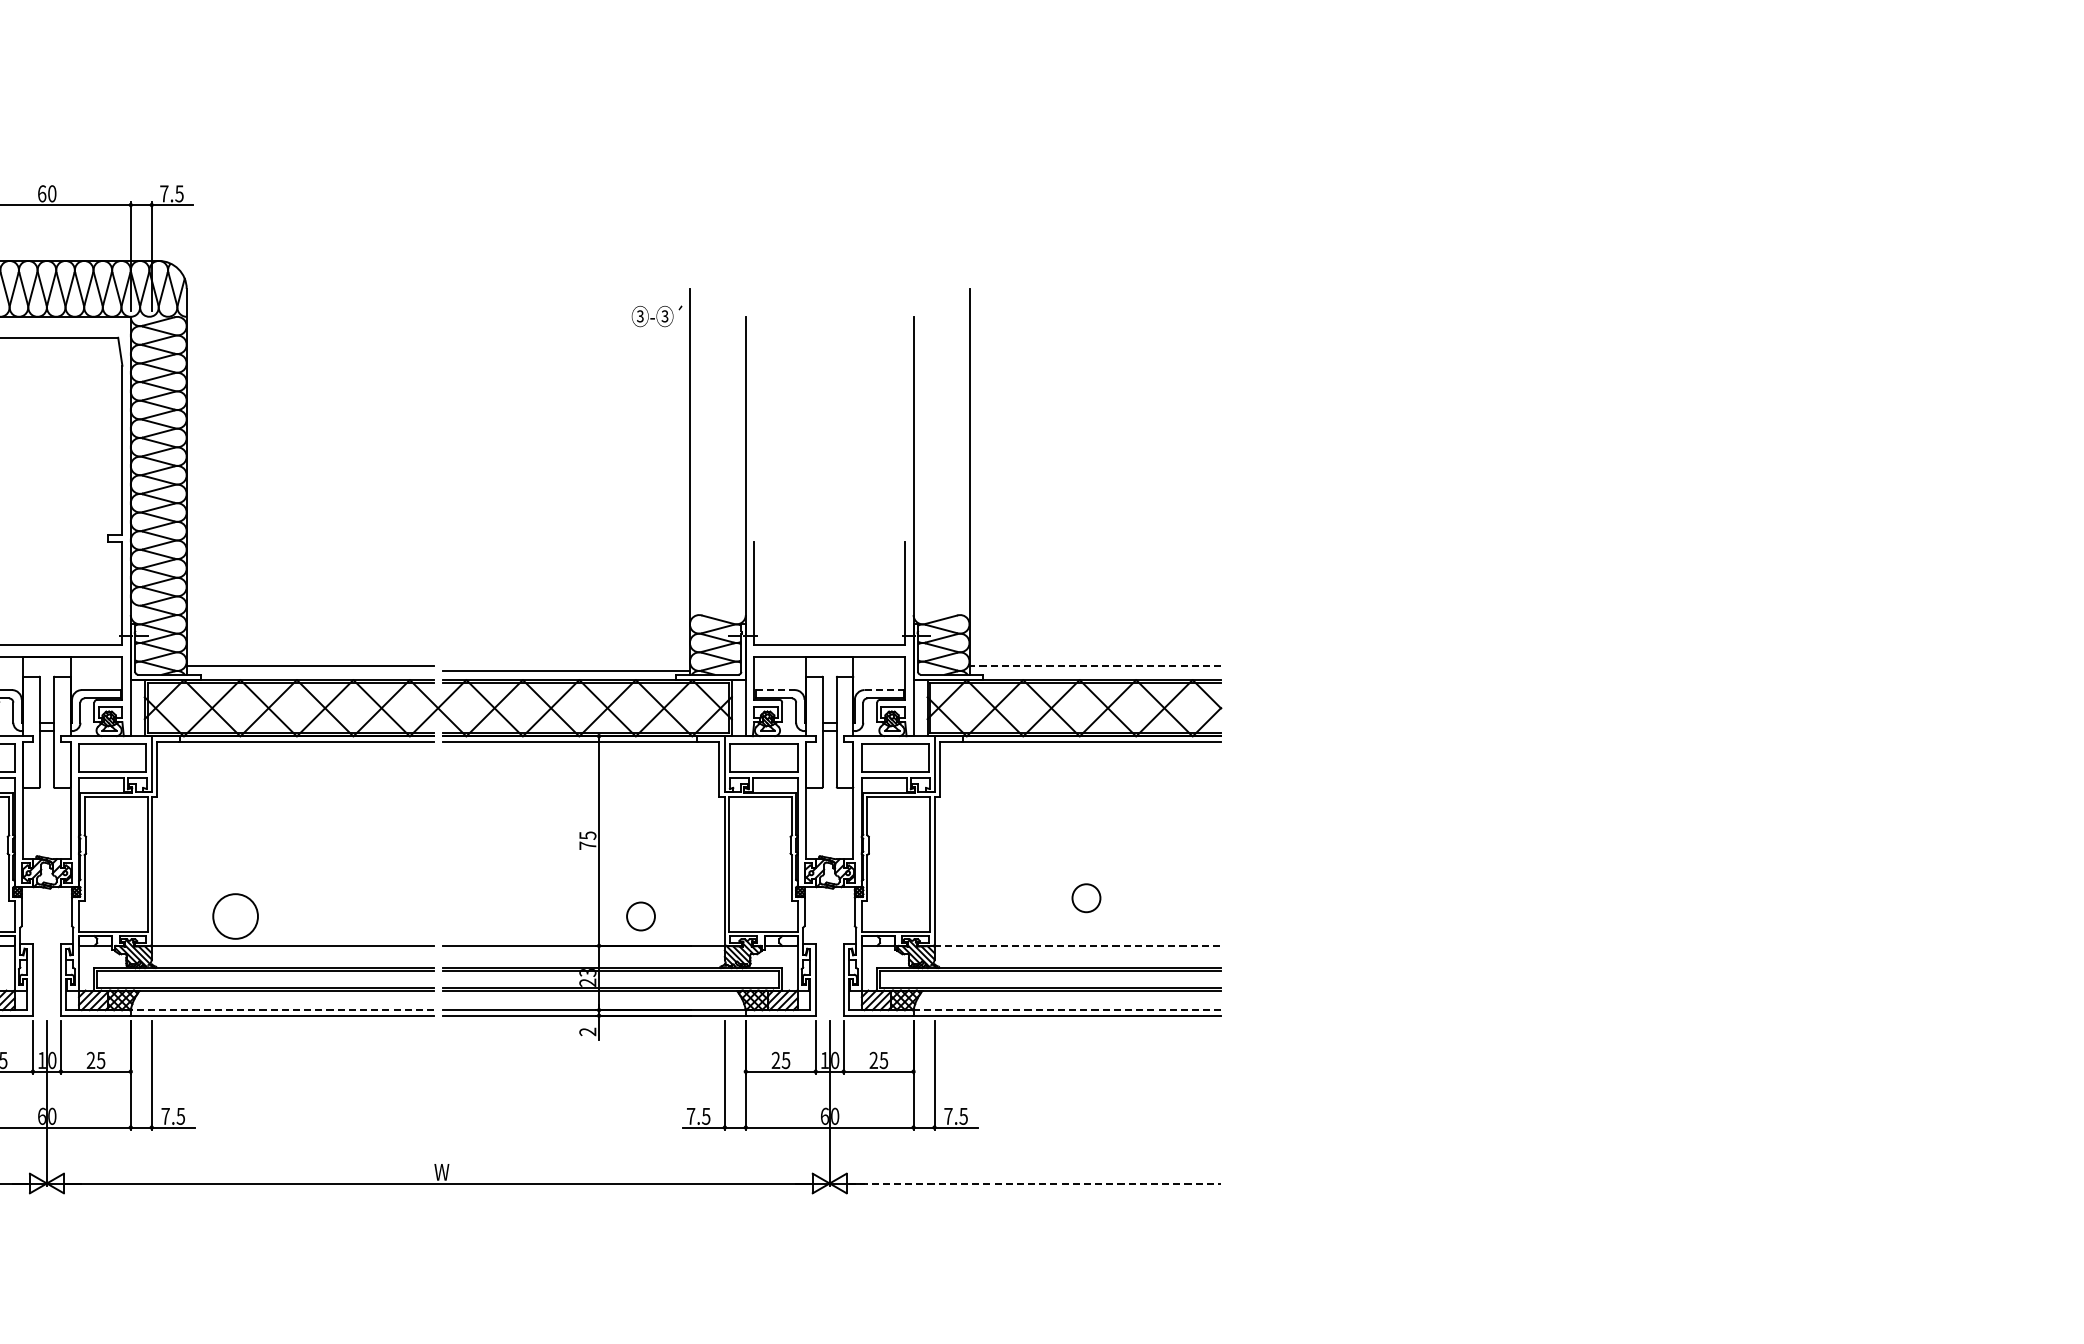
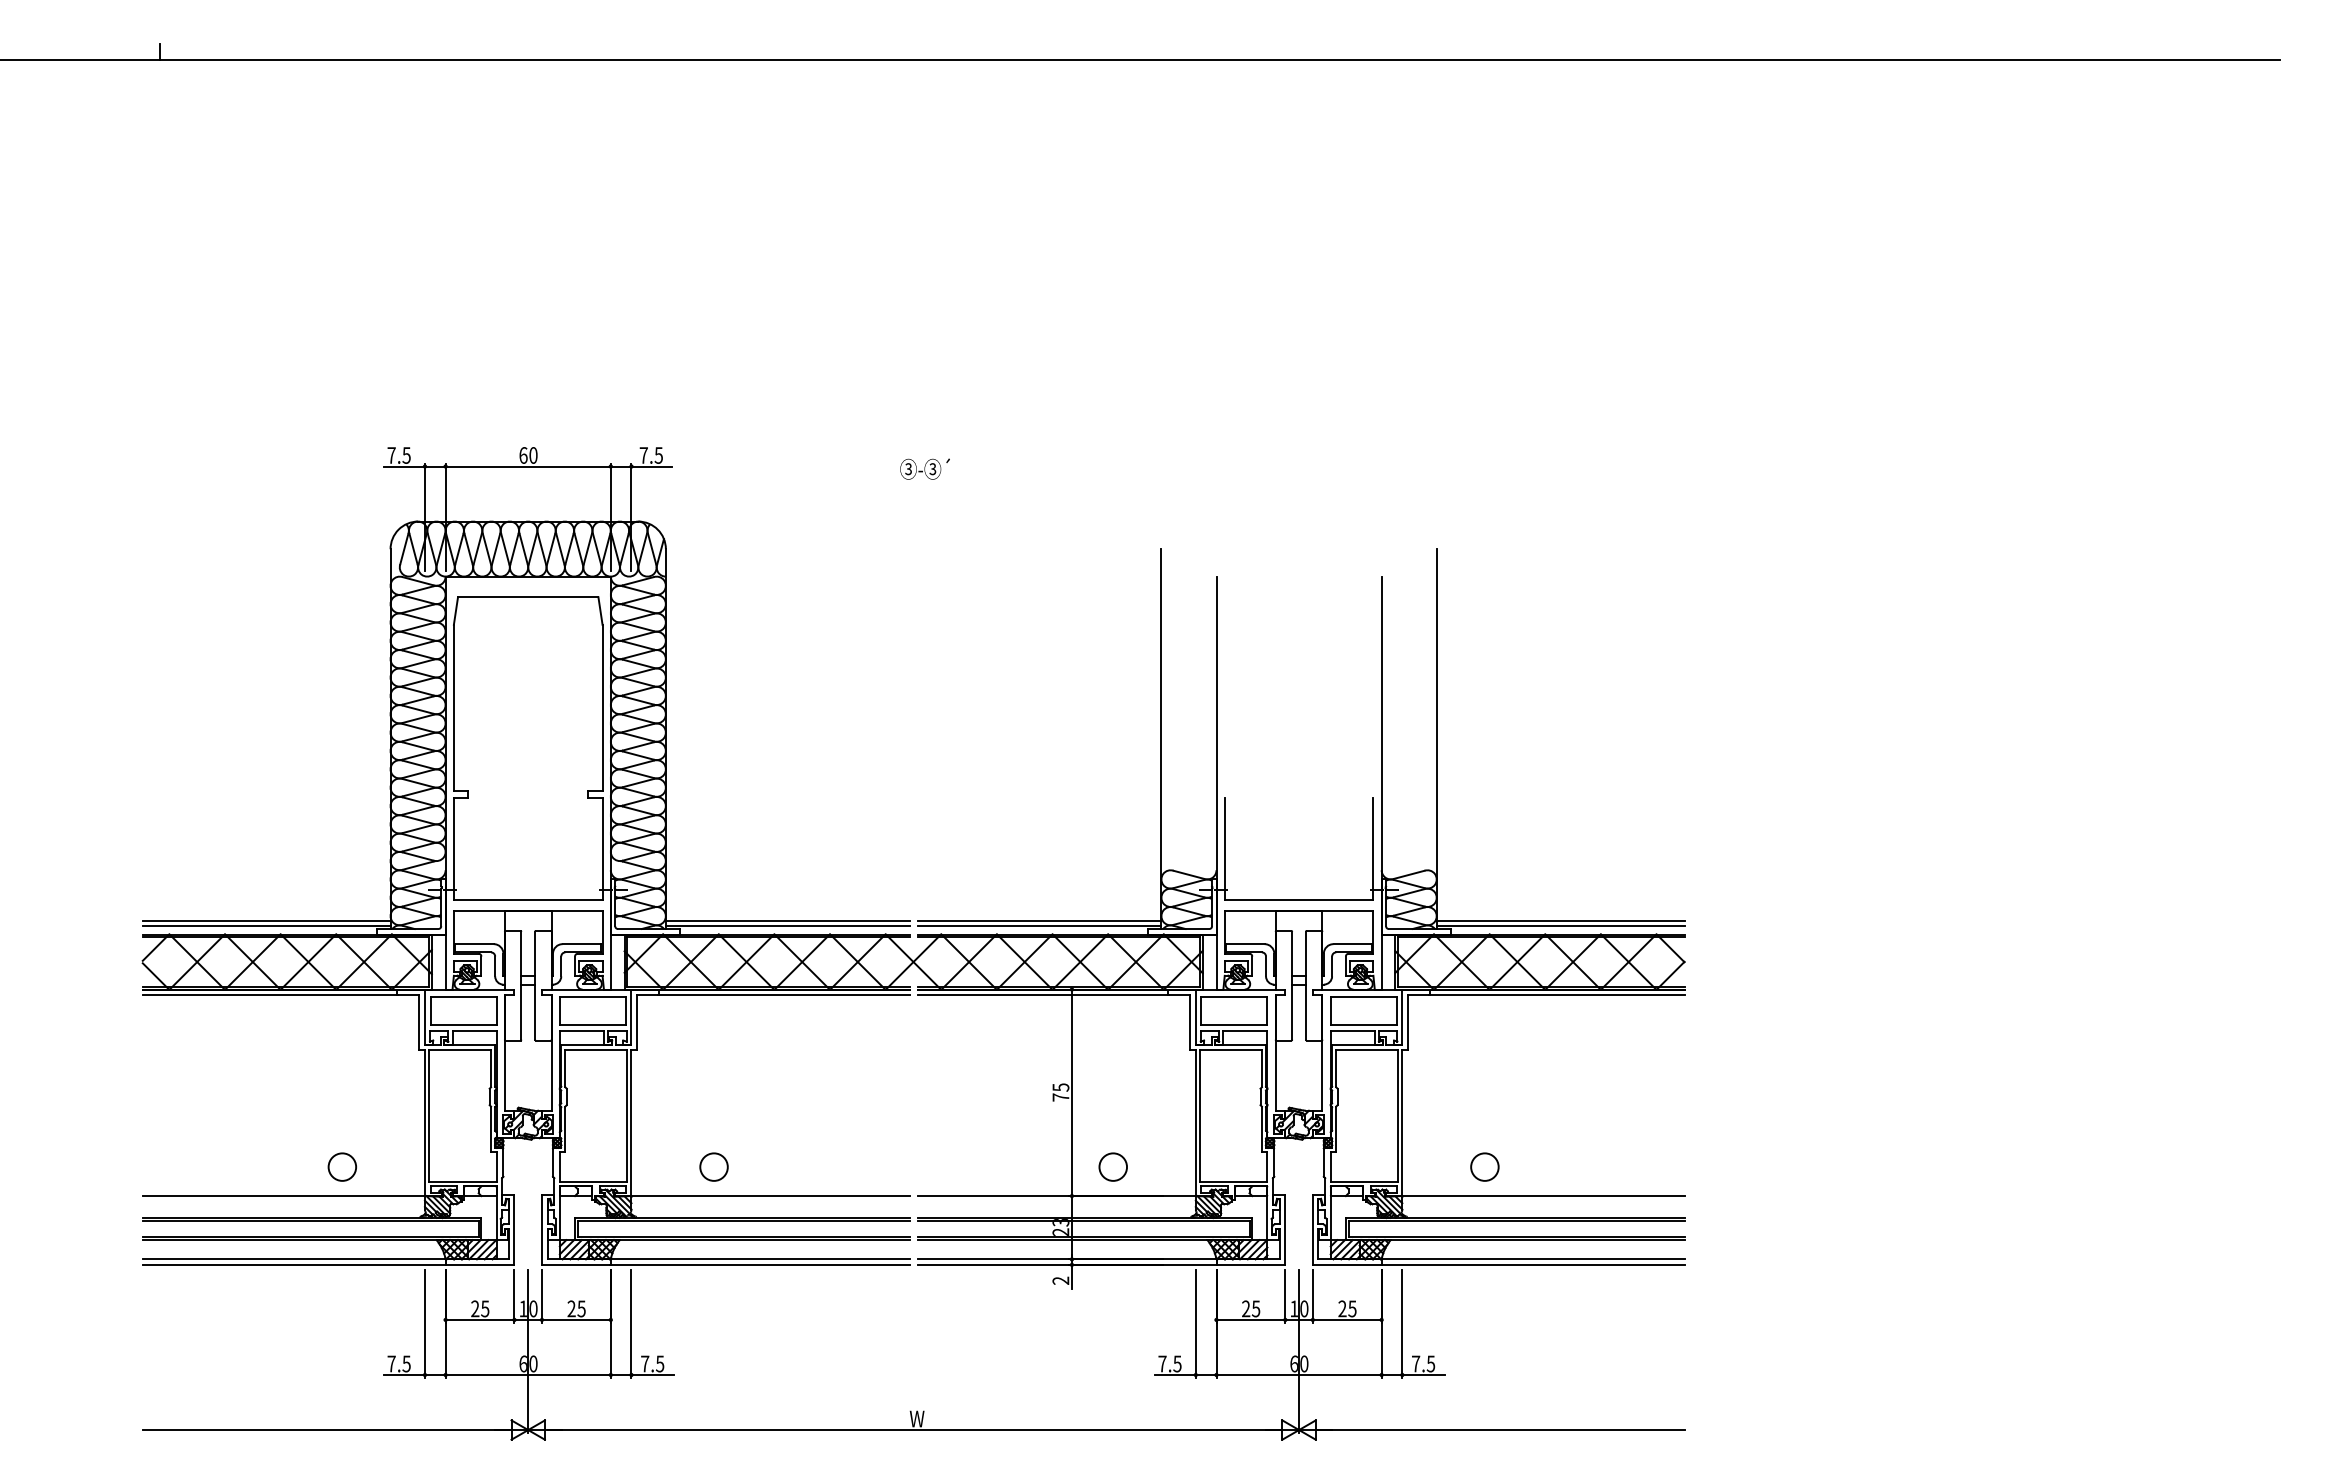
text: (656, 315) -> (924, 468), moved
line: (566, 666) -> (1039, 920), added
line: (1095, 666) -> (1560, 920), dashed -> solid
line: (310, 671) -> (787, 925), added
line: (1095, 671) -> (1560, 925), added
line: (775, 690) -> (1245, 944), dashed -> solid
line: (884, 690) -> (1353, 944), dashed -> solid
circle: (1086, 897) -> (1484, 1166), moved
circle: (235, 915) -> (713, 1166), size x0.62
line: (1077, 946) -> (1543, 1196), dashed -> solid
line: (281, 1010) -> (759, 1259), dashed -> solid
line: (1066, 1010) -> (1532, 1259), dashed -> solid
line: (1035, 1183) -> (1501, 1430), dashed -> solid

